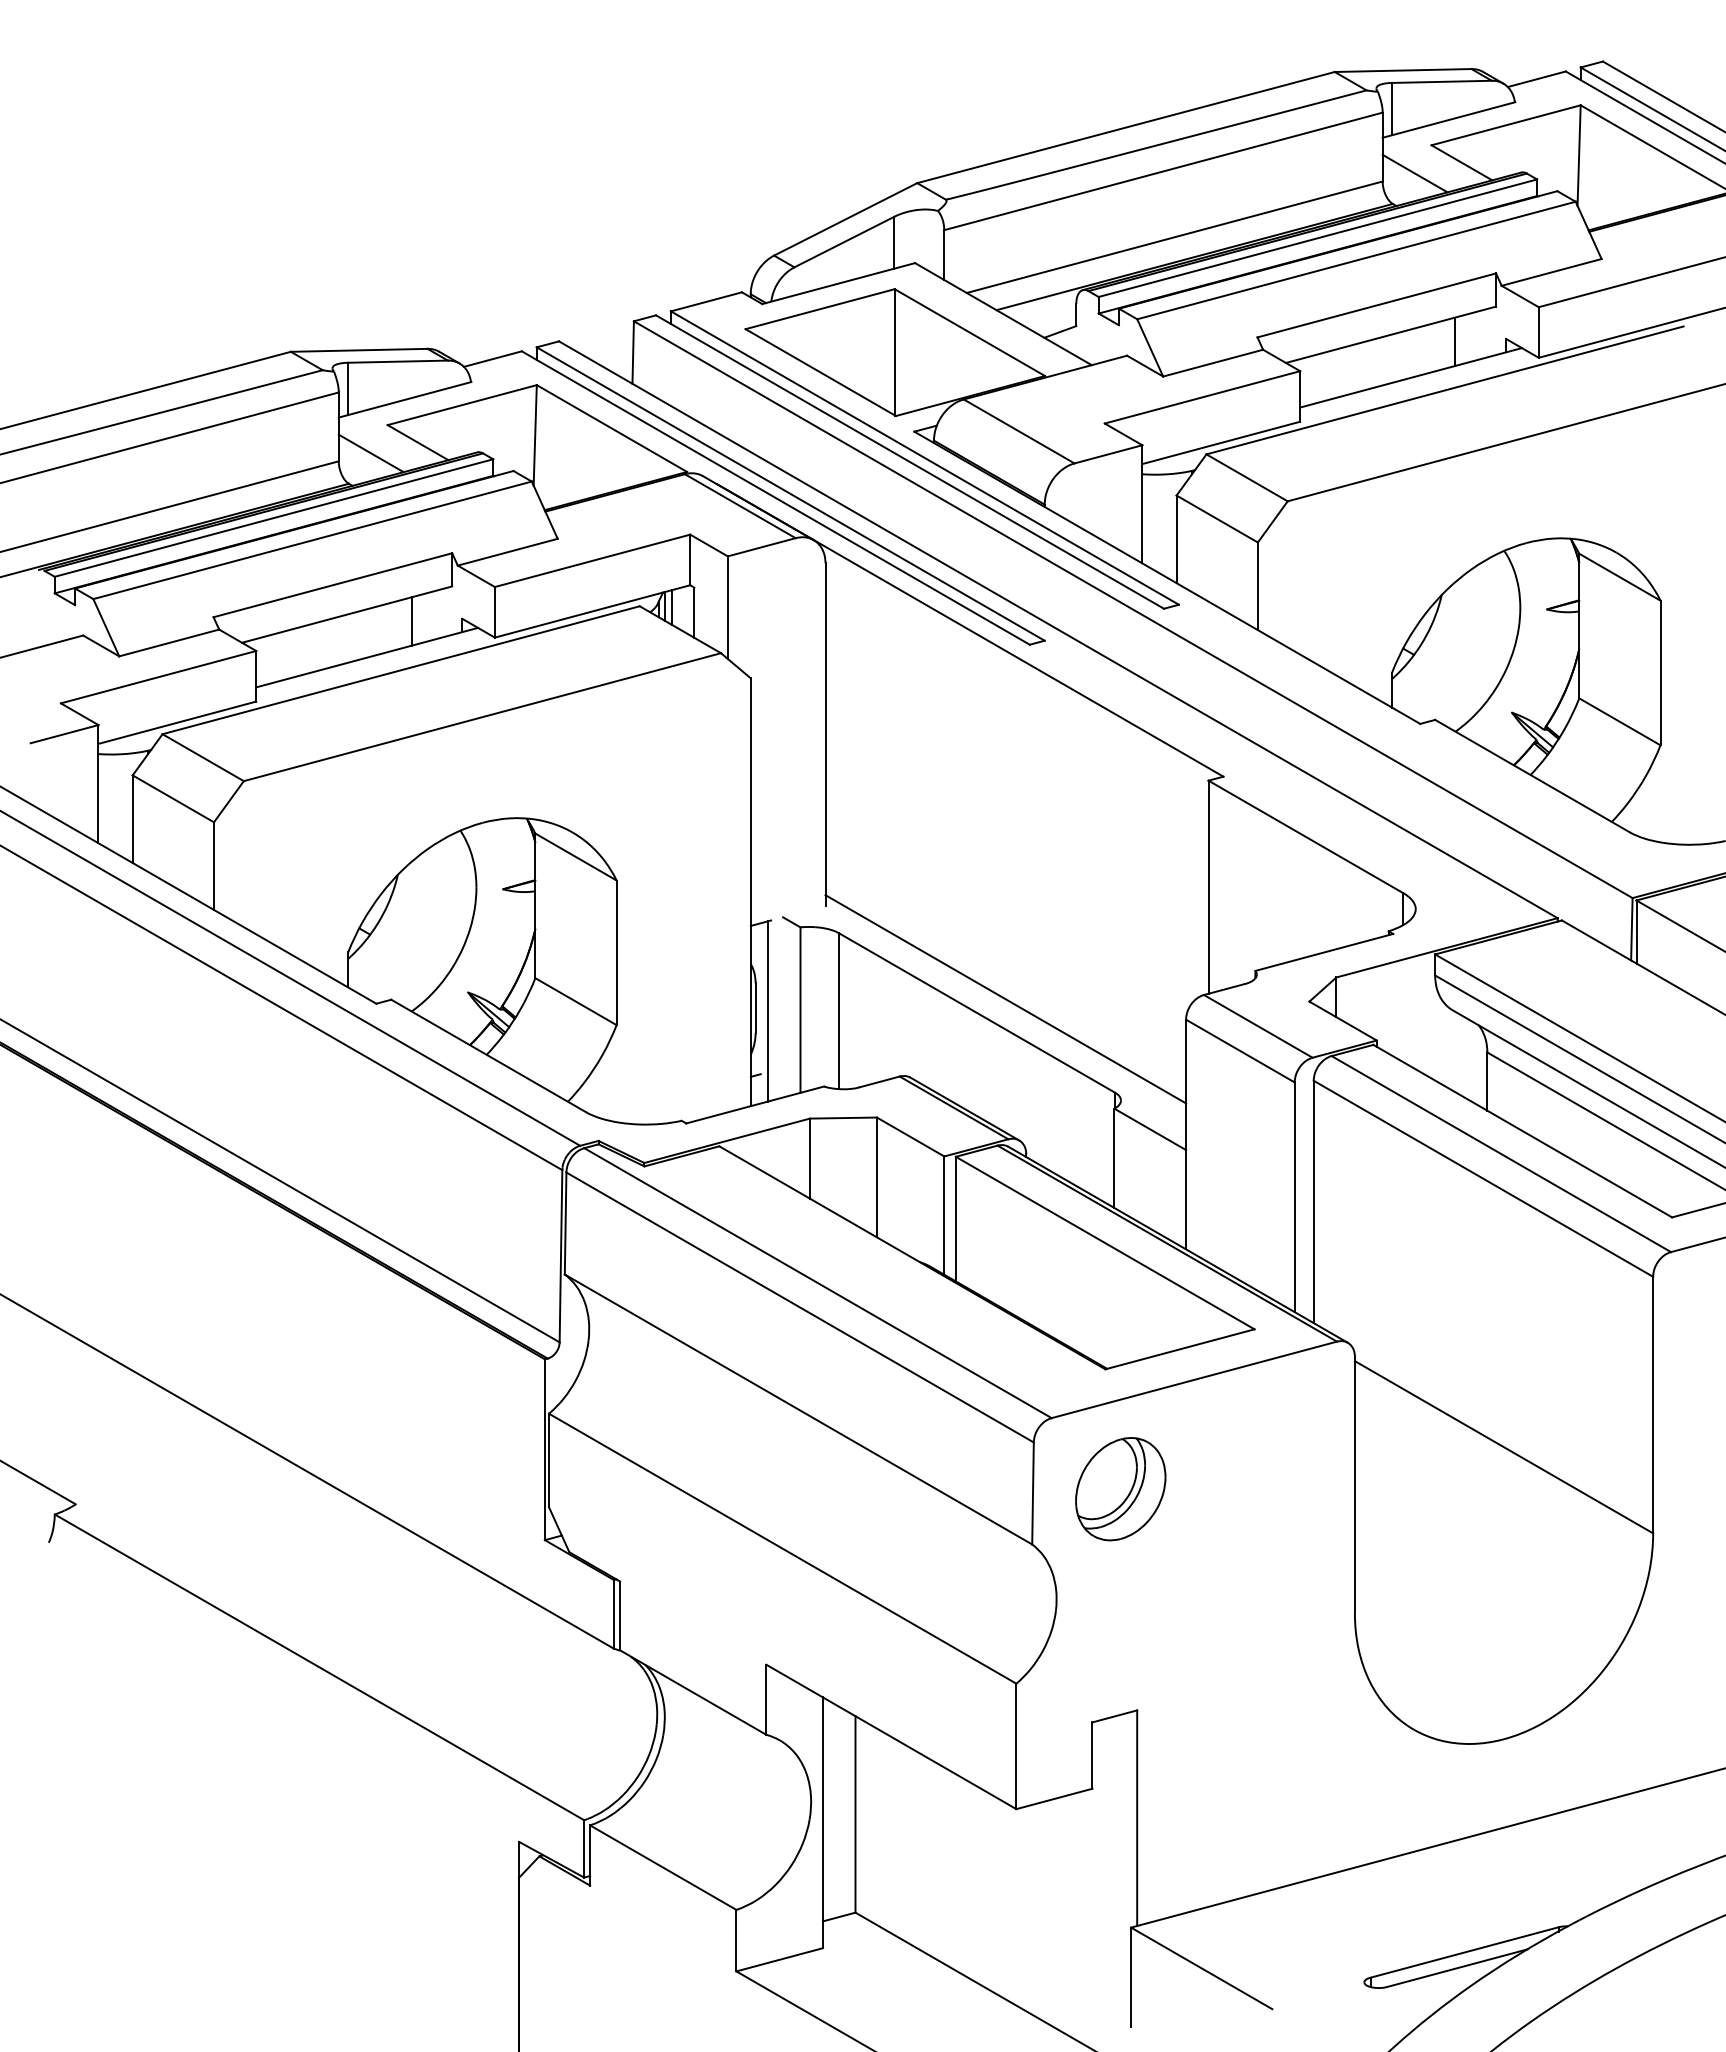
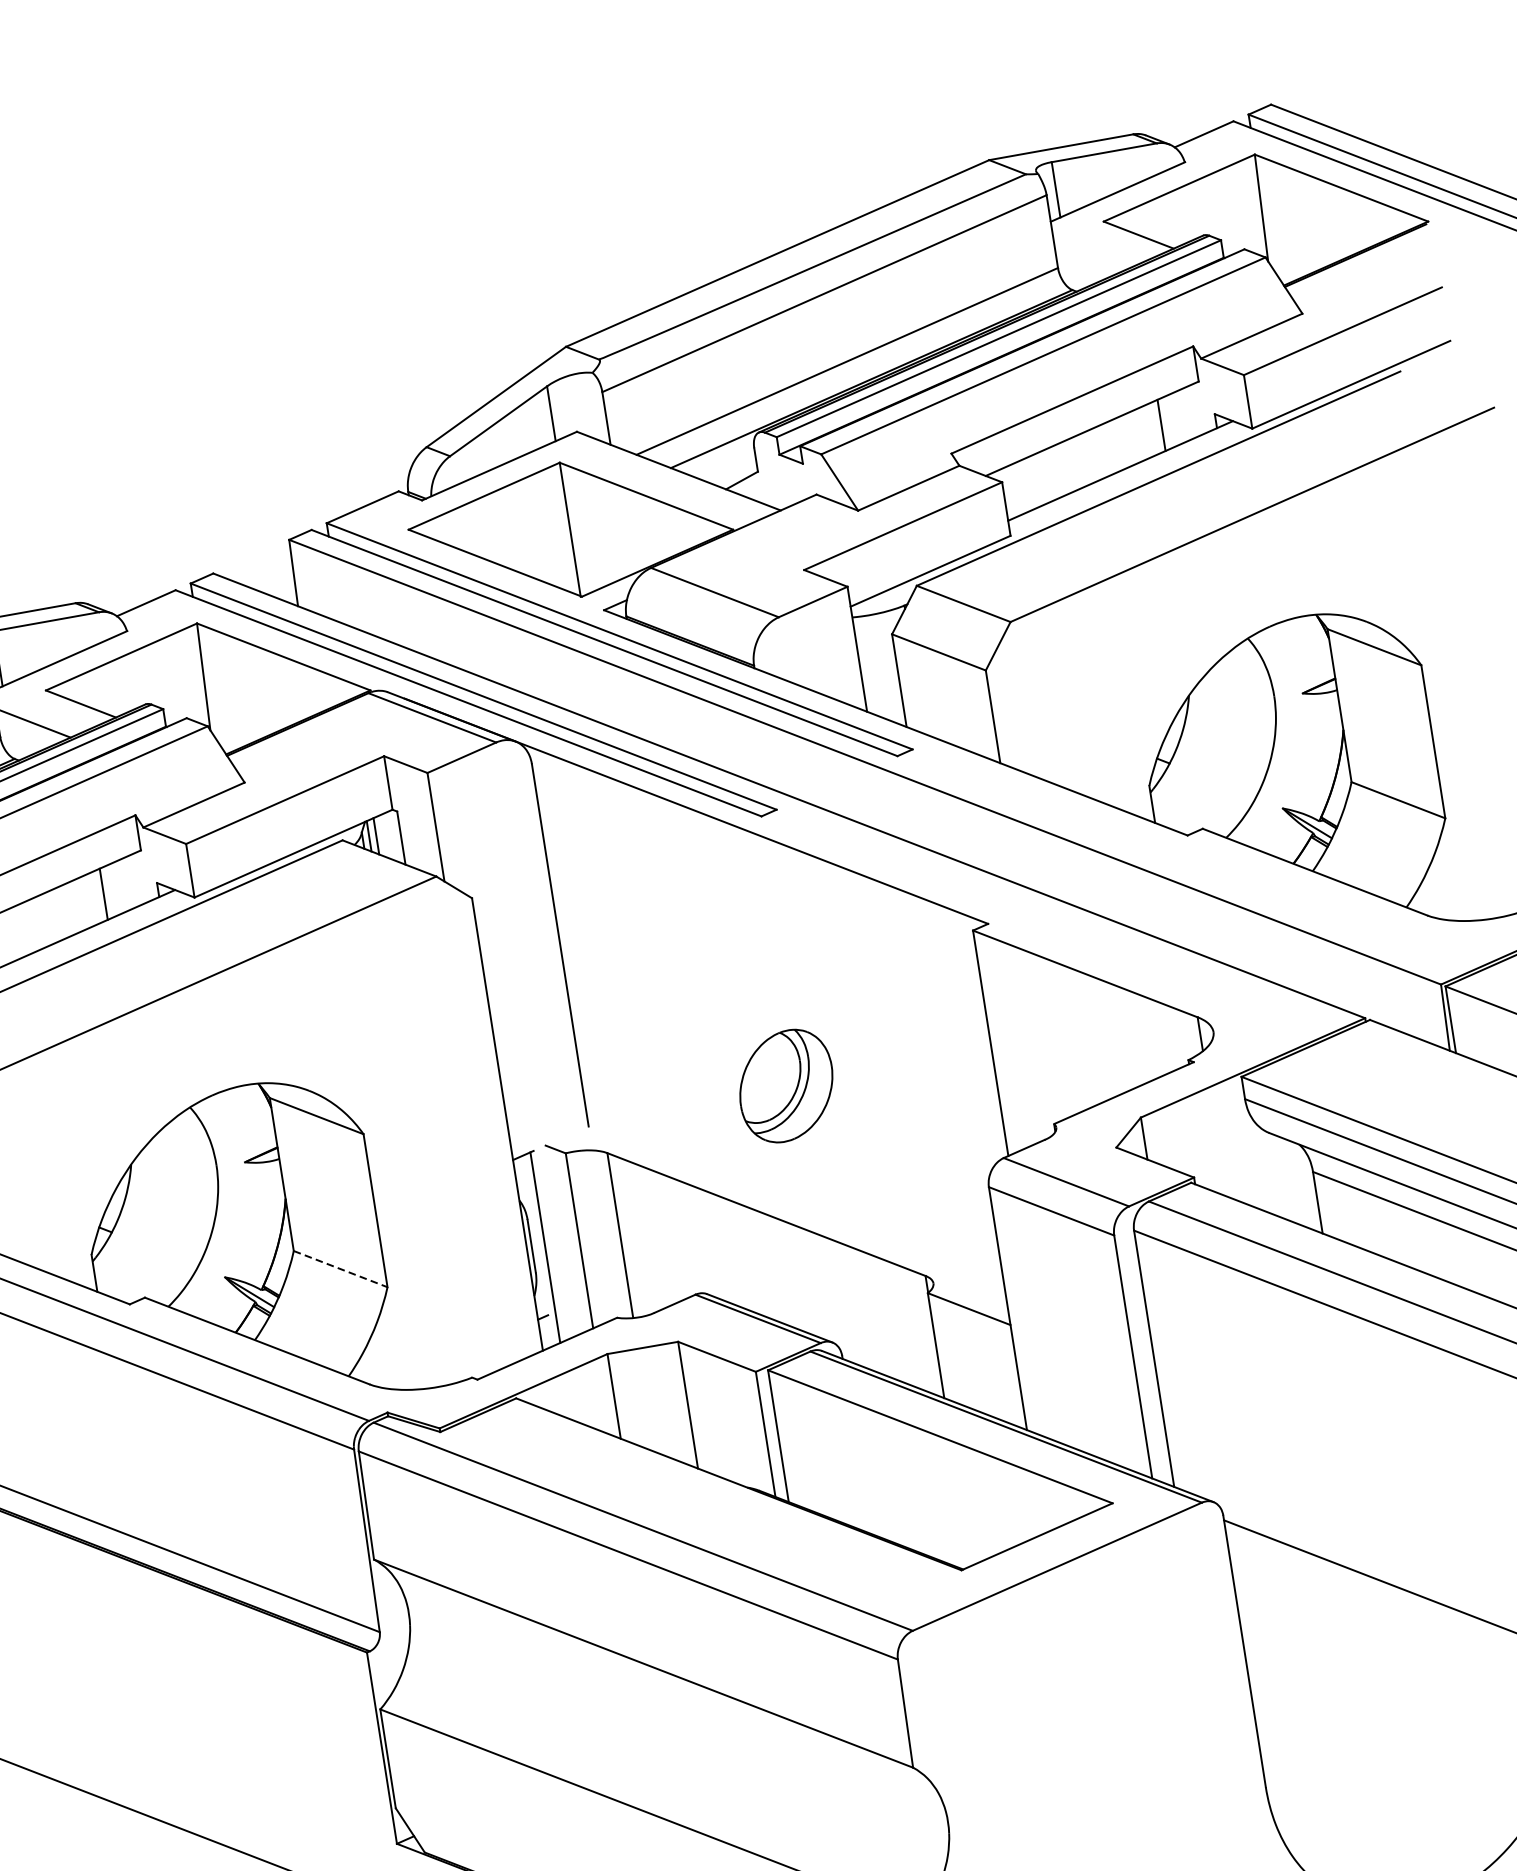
line: (1414, 173) -> (1090, 254), removed
line: (1005, 999) -> (794, 1195), removed
line: (576, 1001) -> (341, 1268), solid -> dashed
part: (1120, 1489) -> (786, 1086), moved

